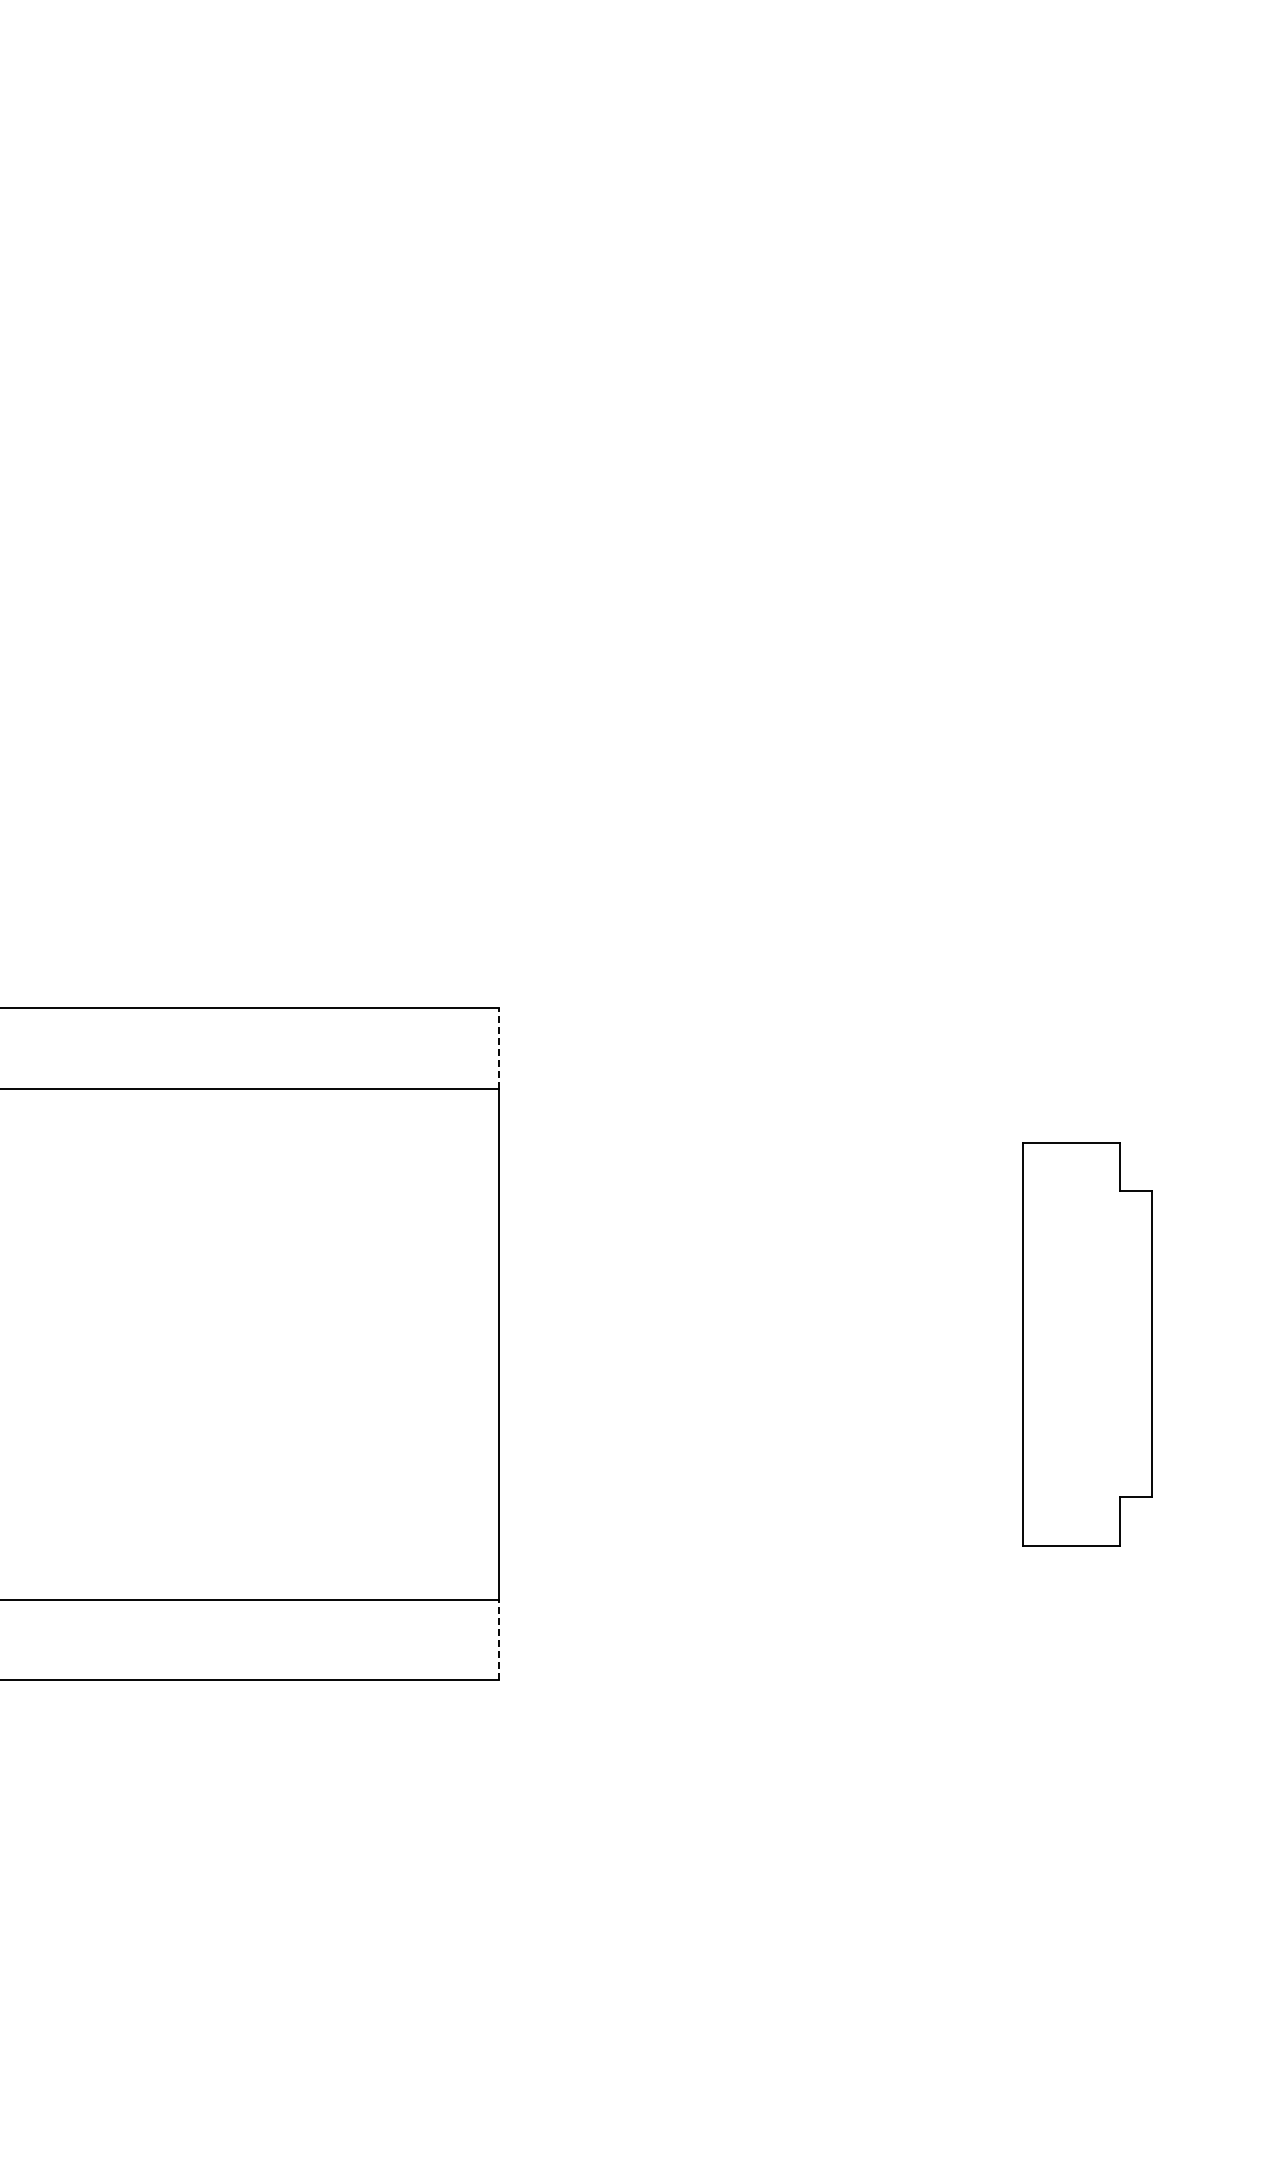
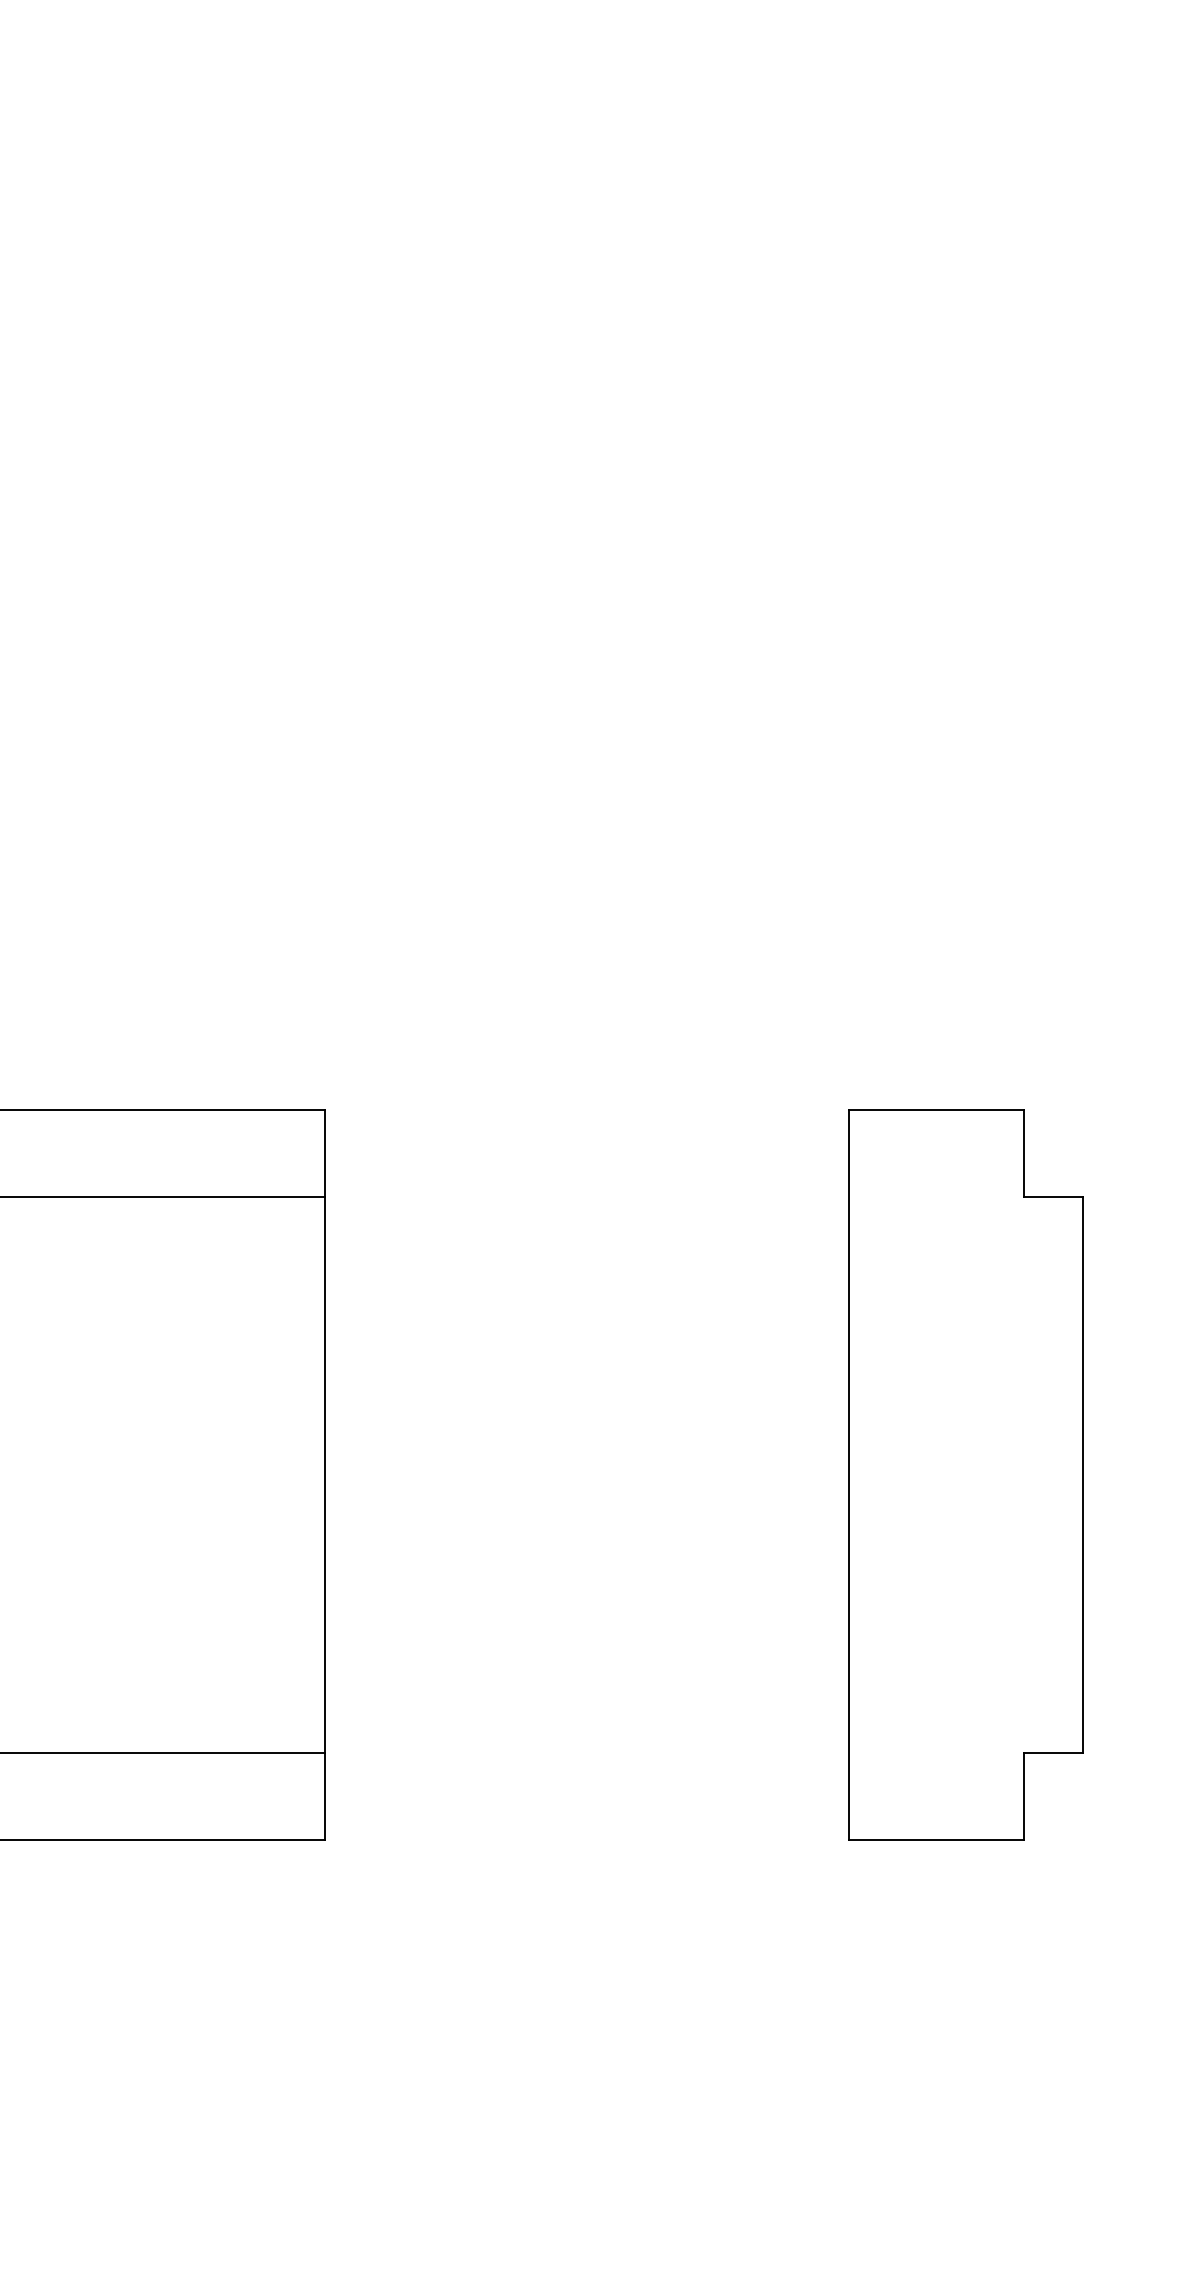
line: (498, 1048) -> (325, 1153), dashed -> solid
part: (1087, 1343) -> (965, 1474), size x1.67
line: (498, 1639) -> (325, 1796), dashed -> solid

